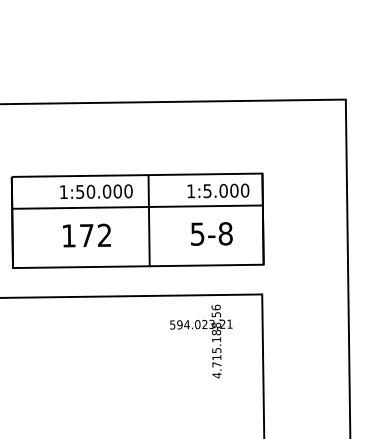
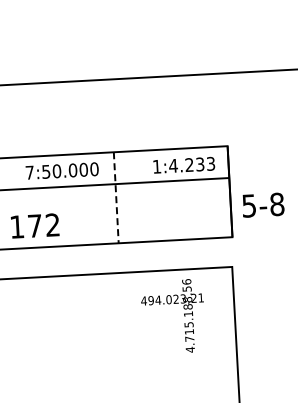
text: (226, 190) -> (192, 164), 1:5.000 -> 1:4.233
text: (63, 191) -> (29, 172), 1:50.000 -> 7:50.000
line: (149, 220) -> (116, 197), solid -> dashed
text: (211, 233) -> (263, 204), moved
text: (86, 235) -> (34, 225), moved
text: (172, 324) -> (143, 300), 594.023,21 -> 494.023,21

